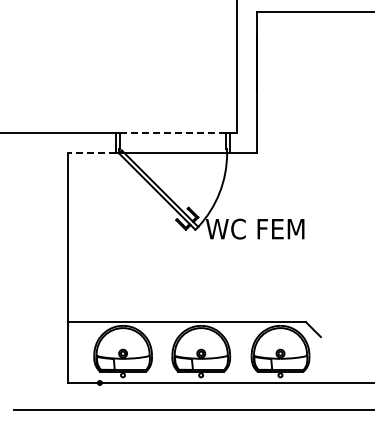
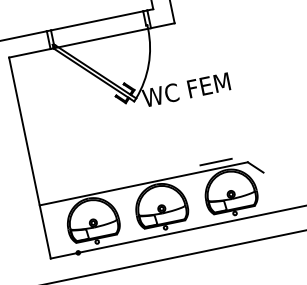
line: (172, 133) -> (96, 21), dashed -> solid
line: (92, 153) -> (30, 53), dashed -> solid
line: (271, 314) -> (216, 161), added

